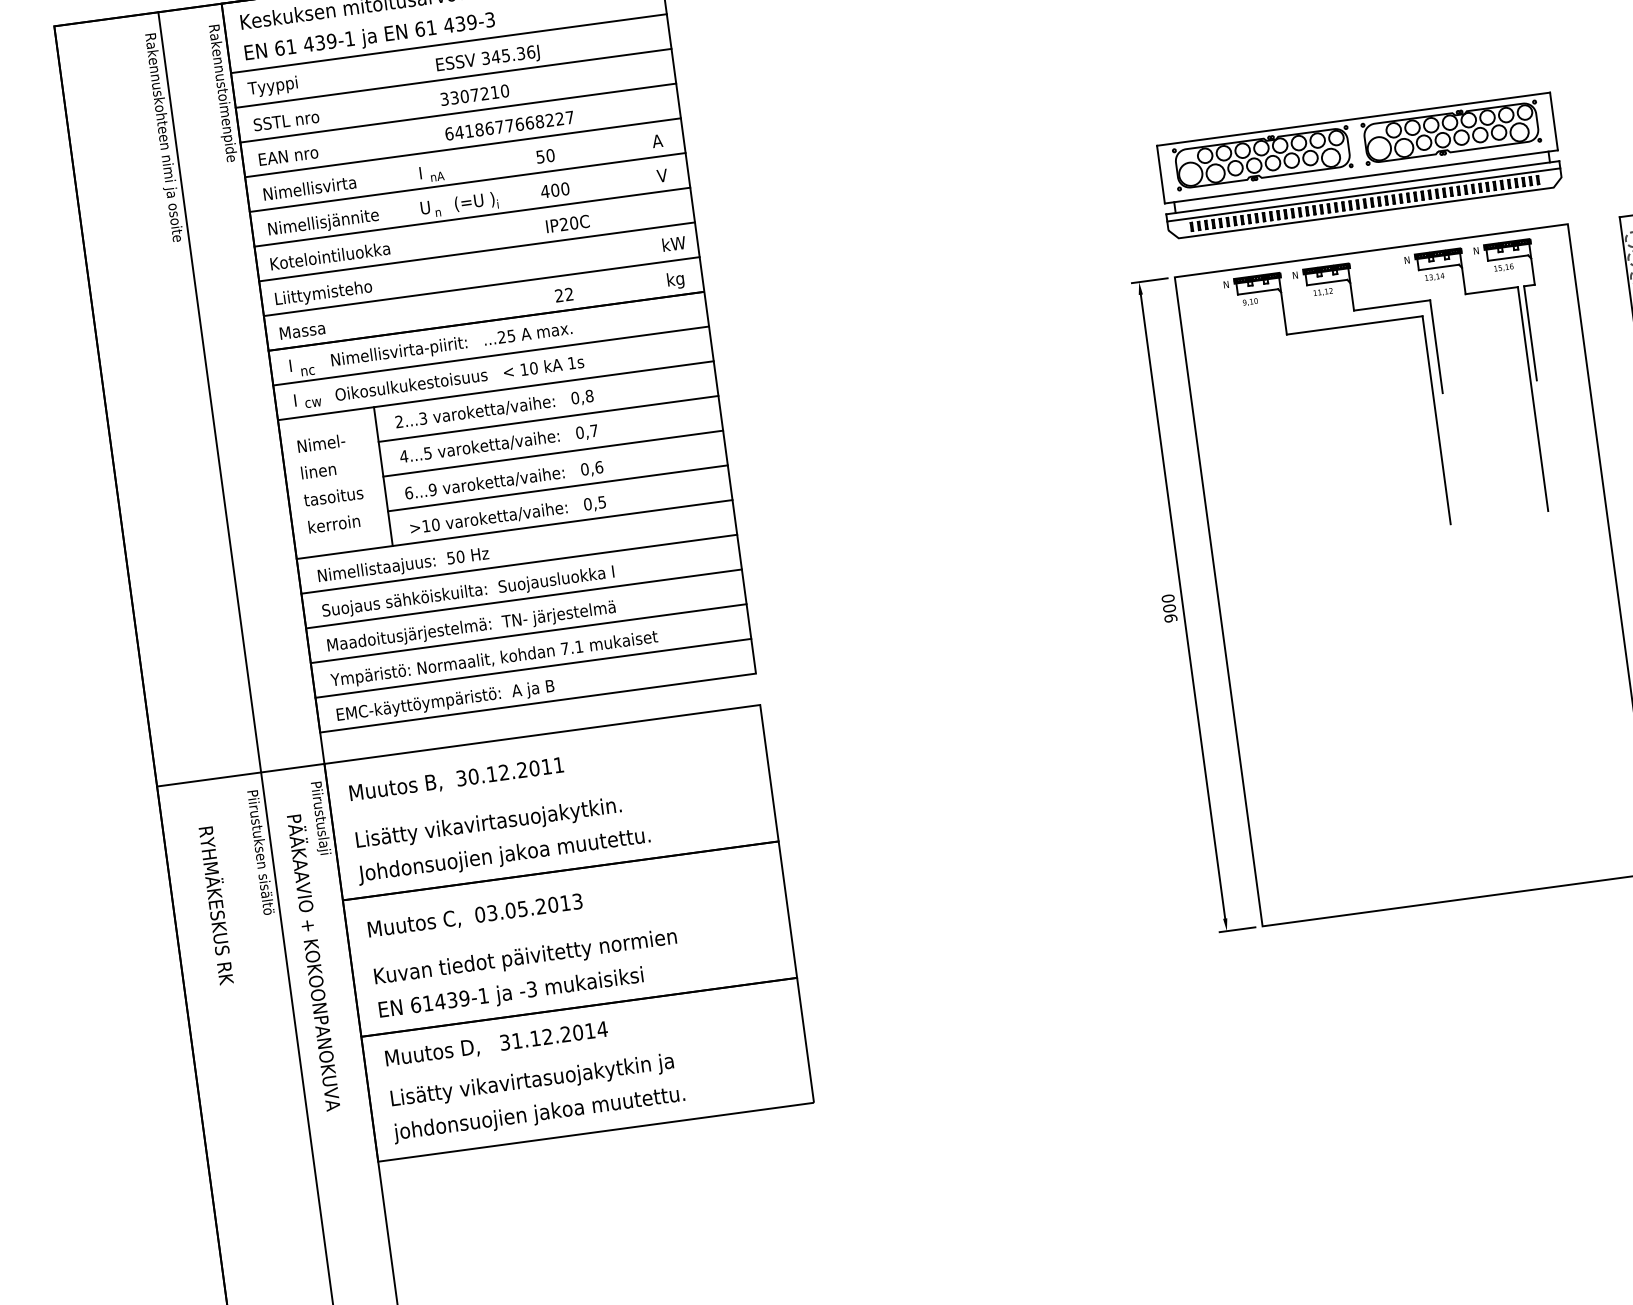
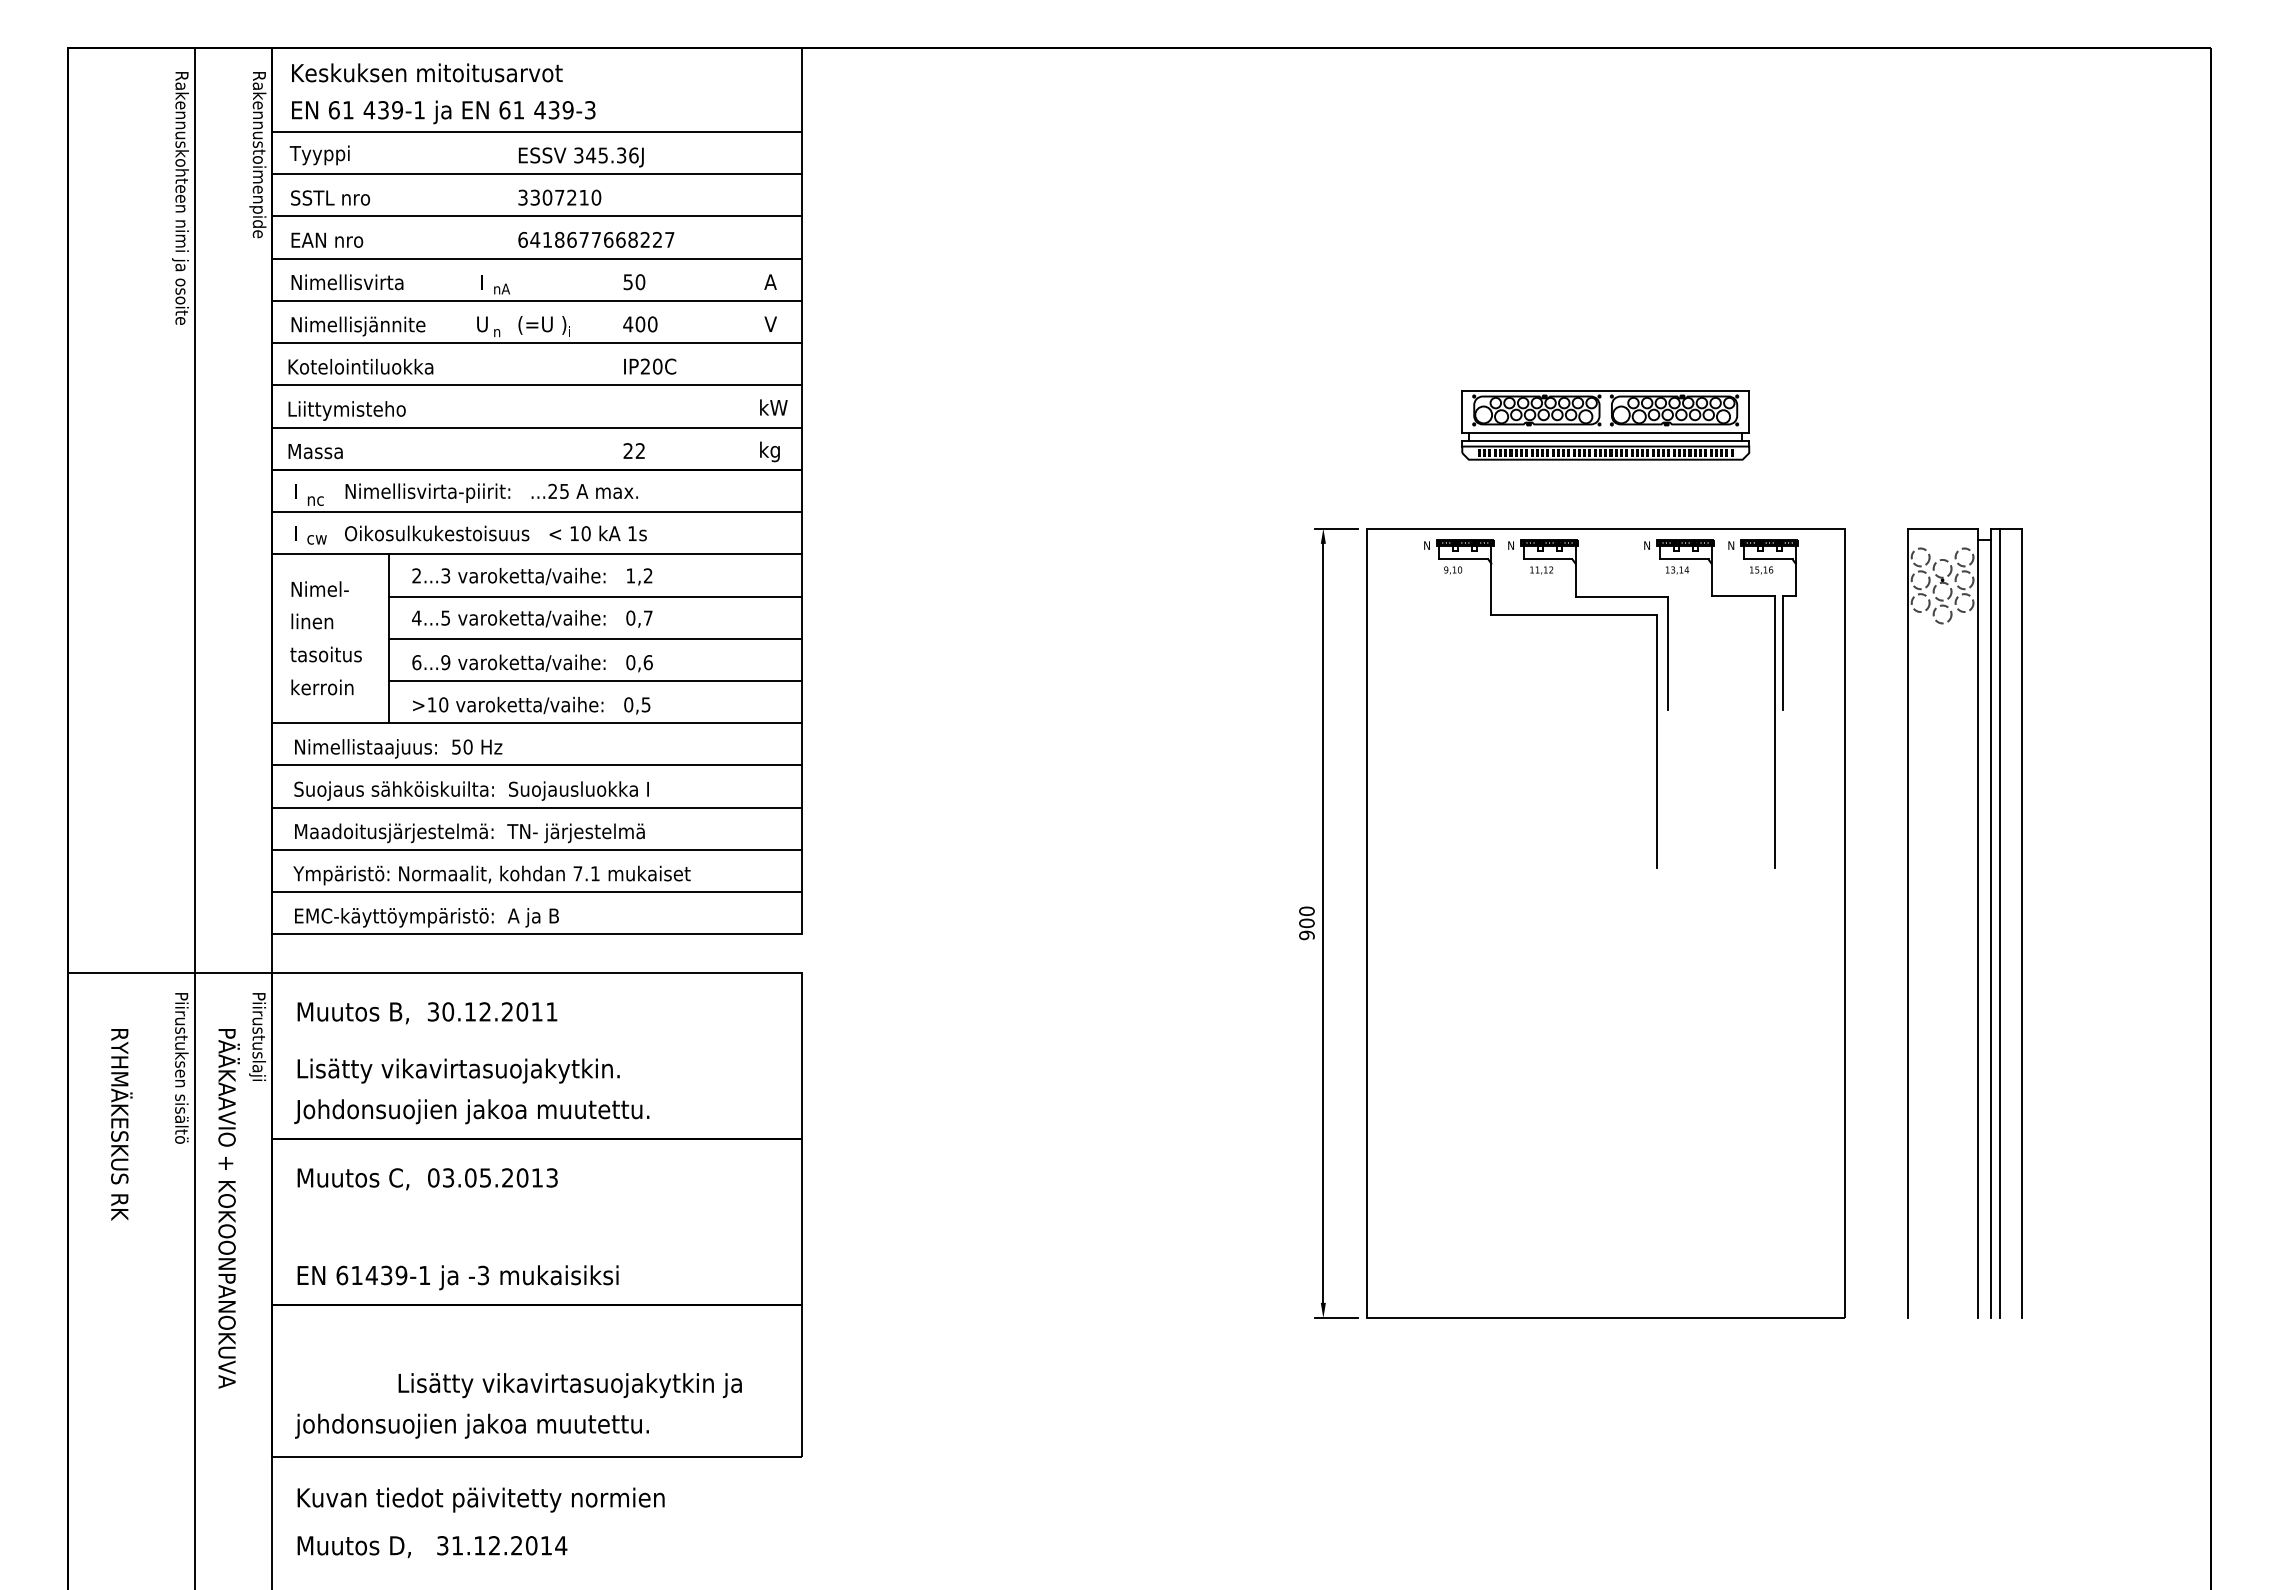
part: (1359, 166) -> (1605, 425), size x0.6
text: (582, 396) -> (639, 575), 0,8 -> 1,2
text: (525, 957) -> (480, 1499), moved
text: (496, 1045) -> (432, 1547), moved
text: (531, 1081) -> (569, 1385), moved

